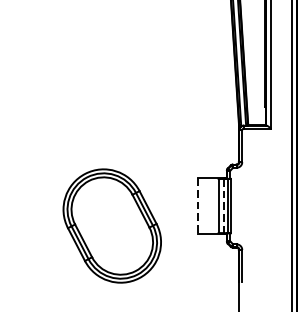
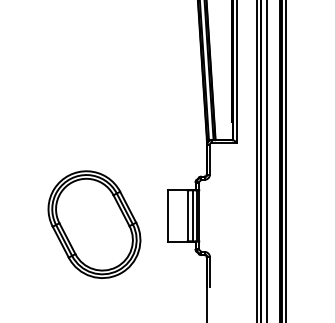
line: (223, 205) -> (192, 215), dashed -> solid
line: (197, 206) -> (167, 216), dashed -> solid
part: (112, 225) -> (94, 224), moved

